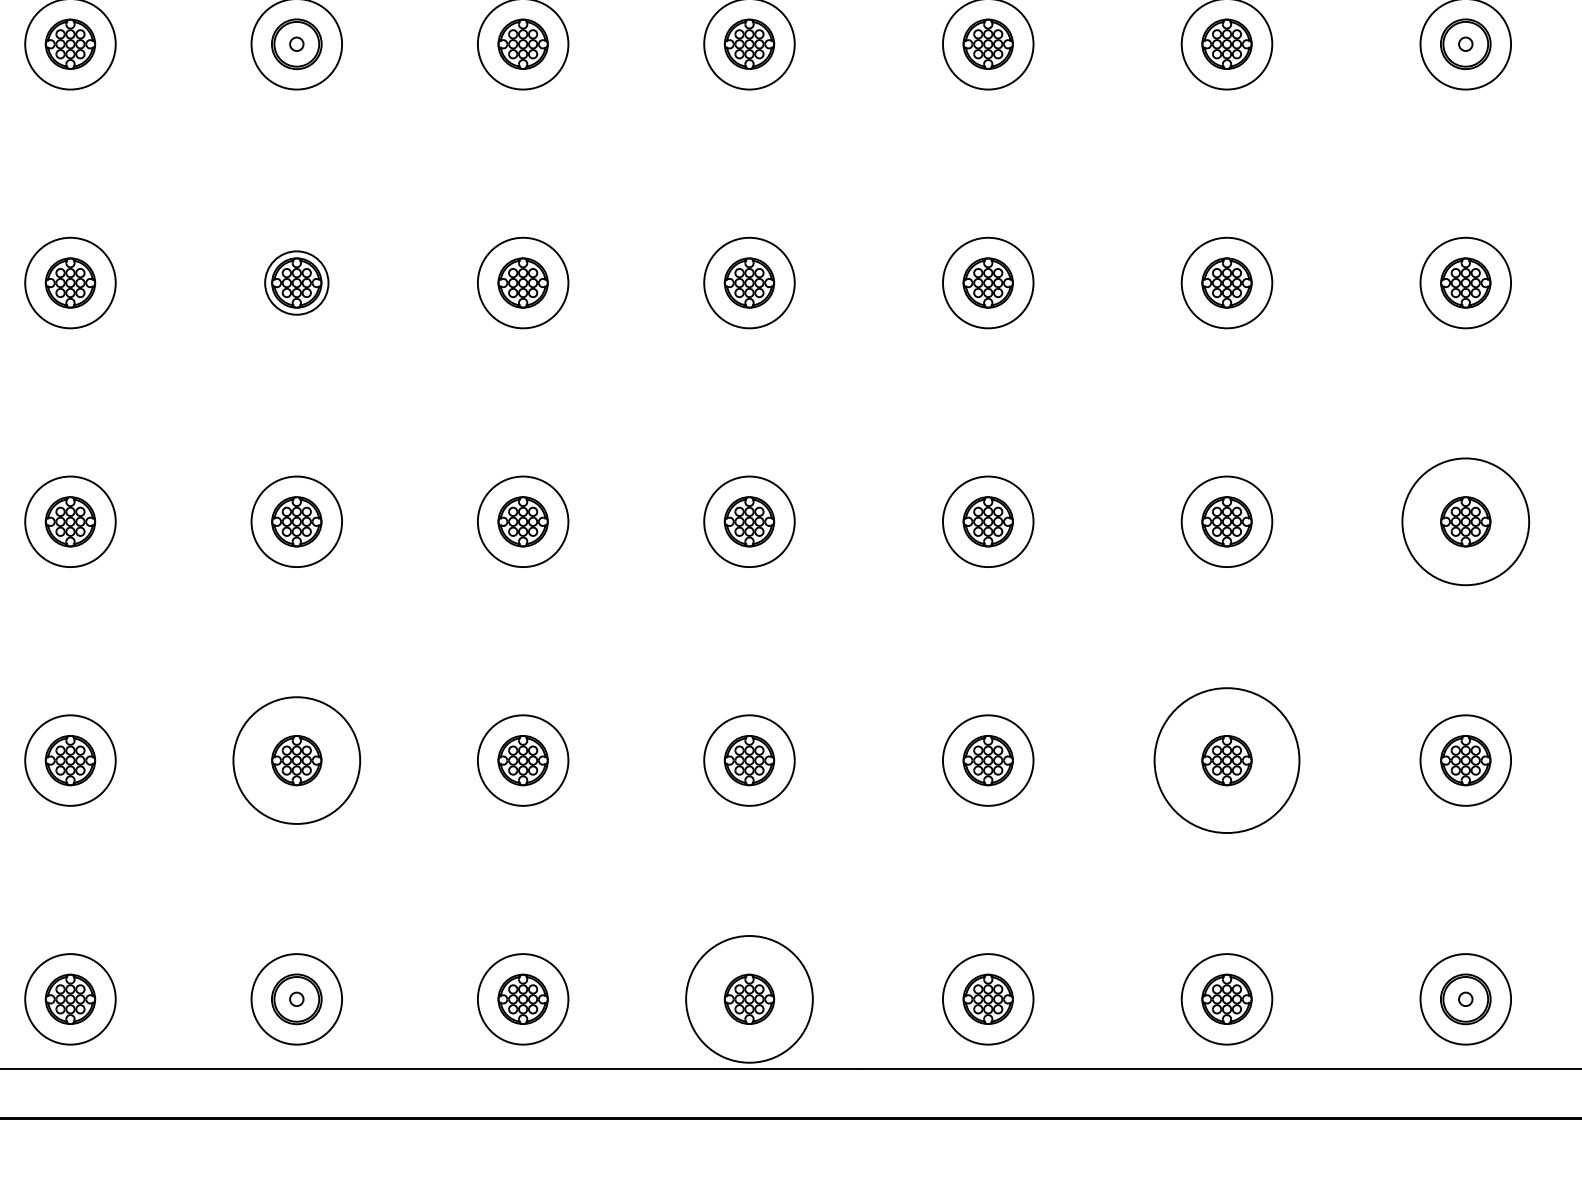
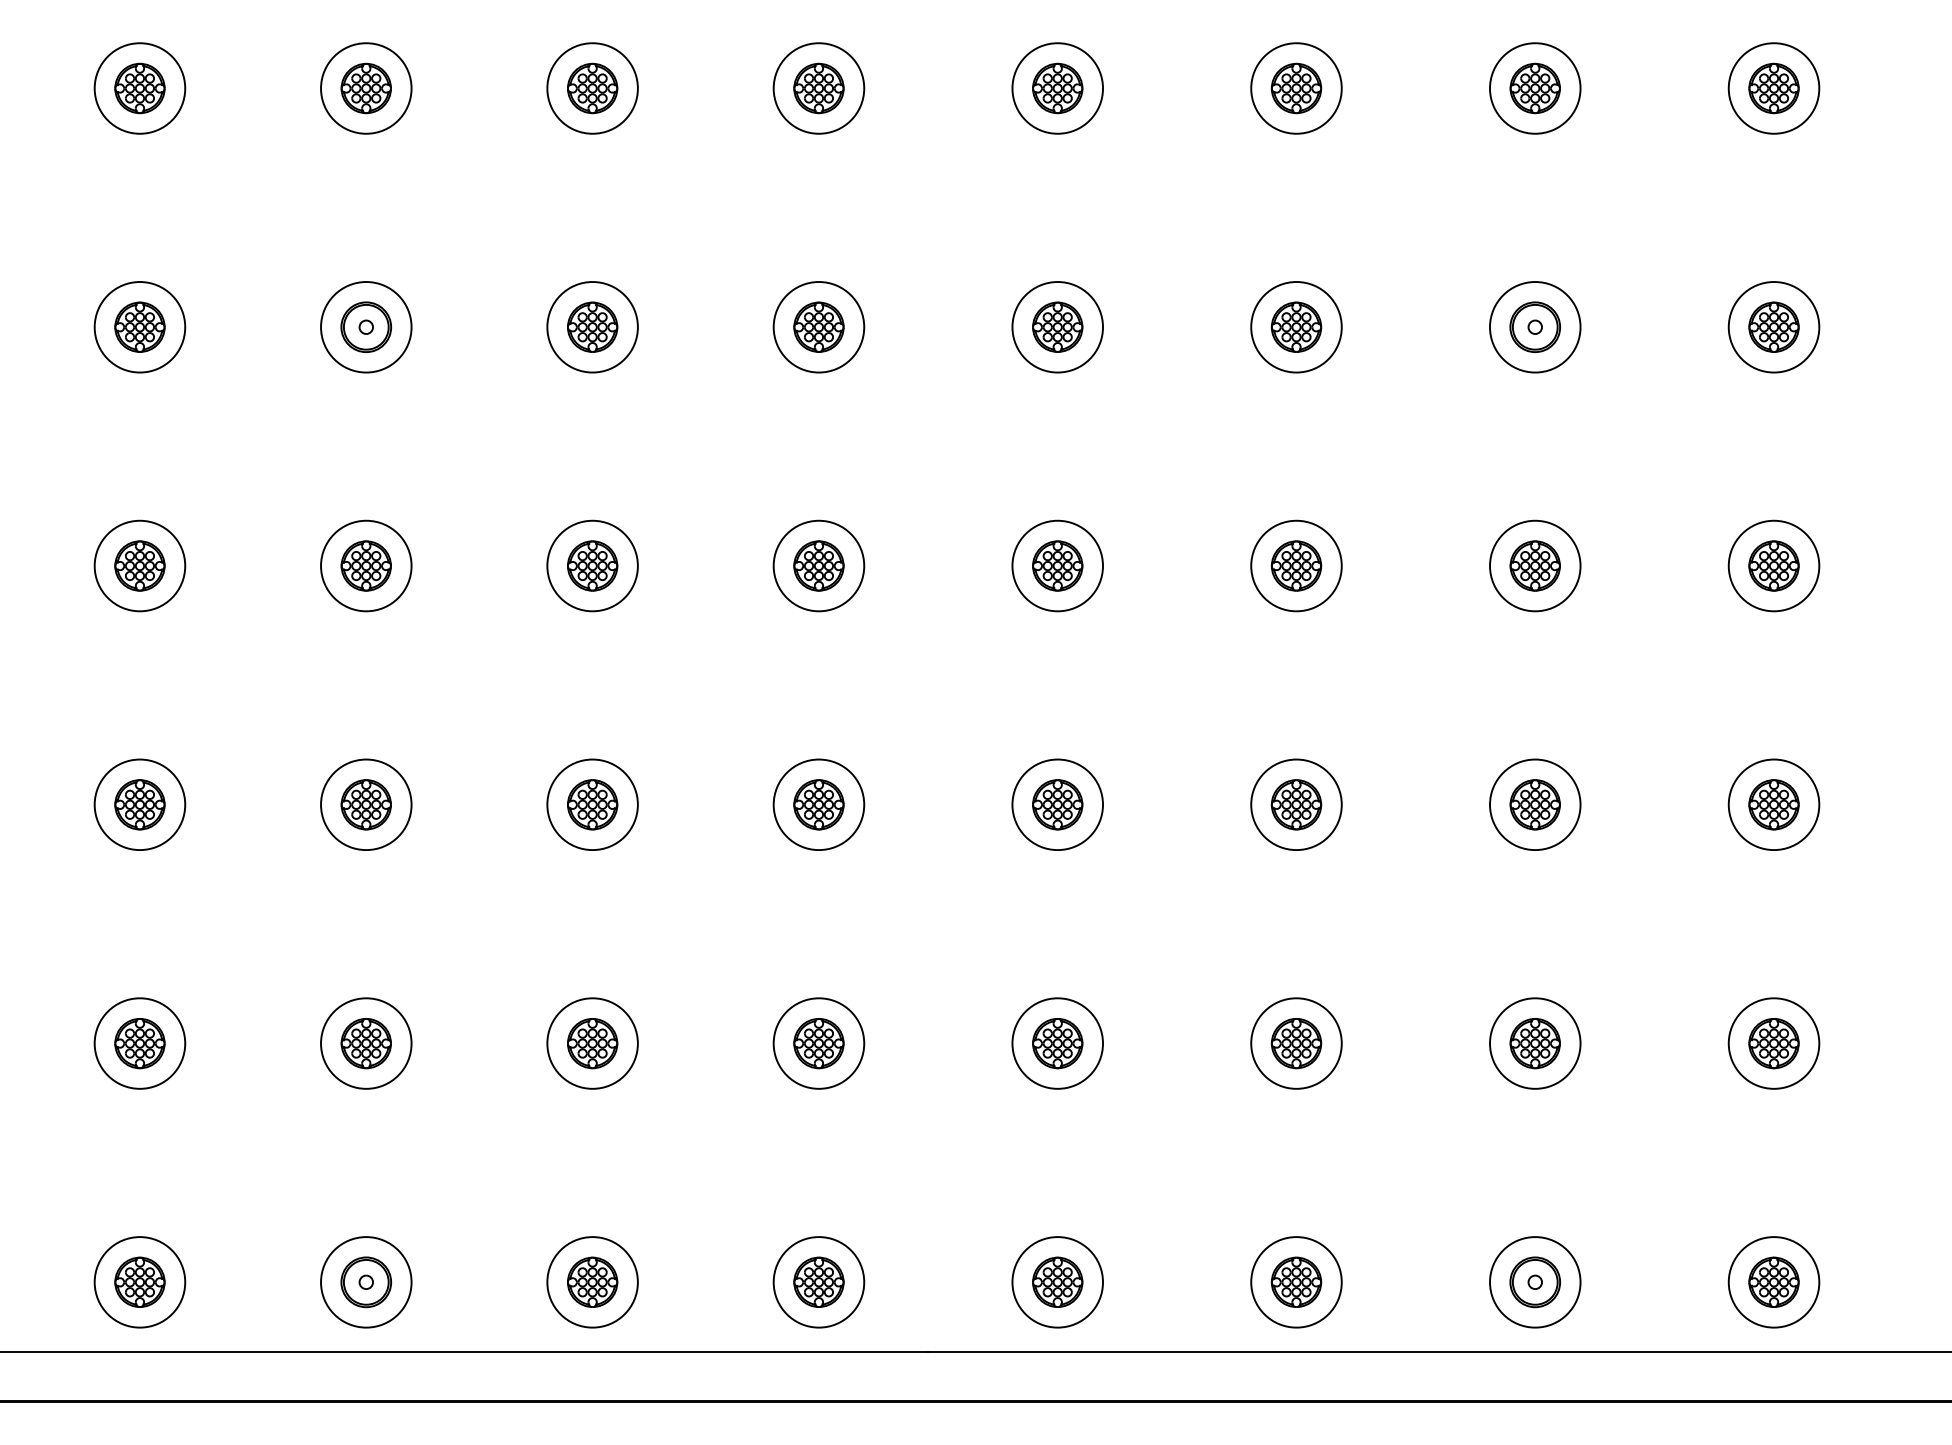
circle: (297, 282) -> (366, 565), size x1.43
circle: (1466, 521) -> (1535, 804), size x0.71
circle: (297, 760) -> (366, 1043), size x0.71
circle: (1227, 760) -> (1296, 1043), size x0.62
circle: (749, 999) -> (818, 1282), size x0.71

